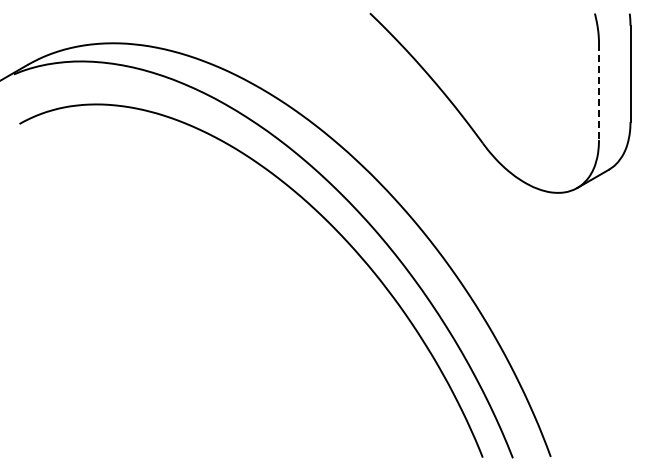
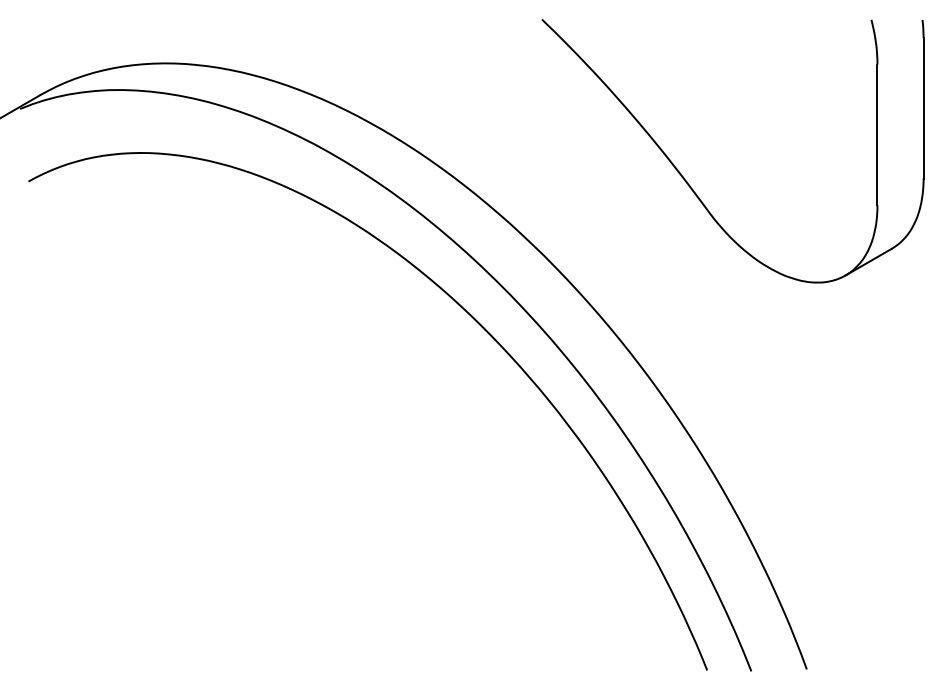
line: (599, 92) -> (878, 135), dashed -> solid

